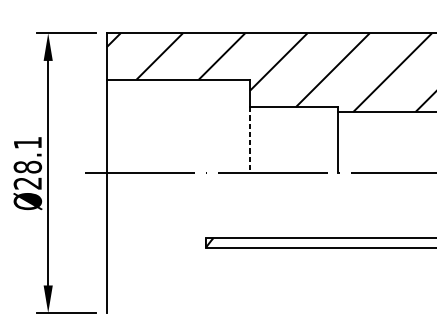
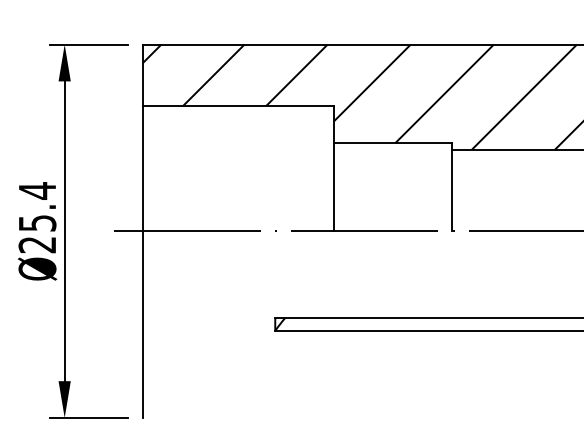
line: (250, 140) -> (334, 187), dashed -> solid
text: (27, 154) -> (37, 206), Ø28.1 -> Ø25.4

